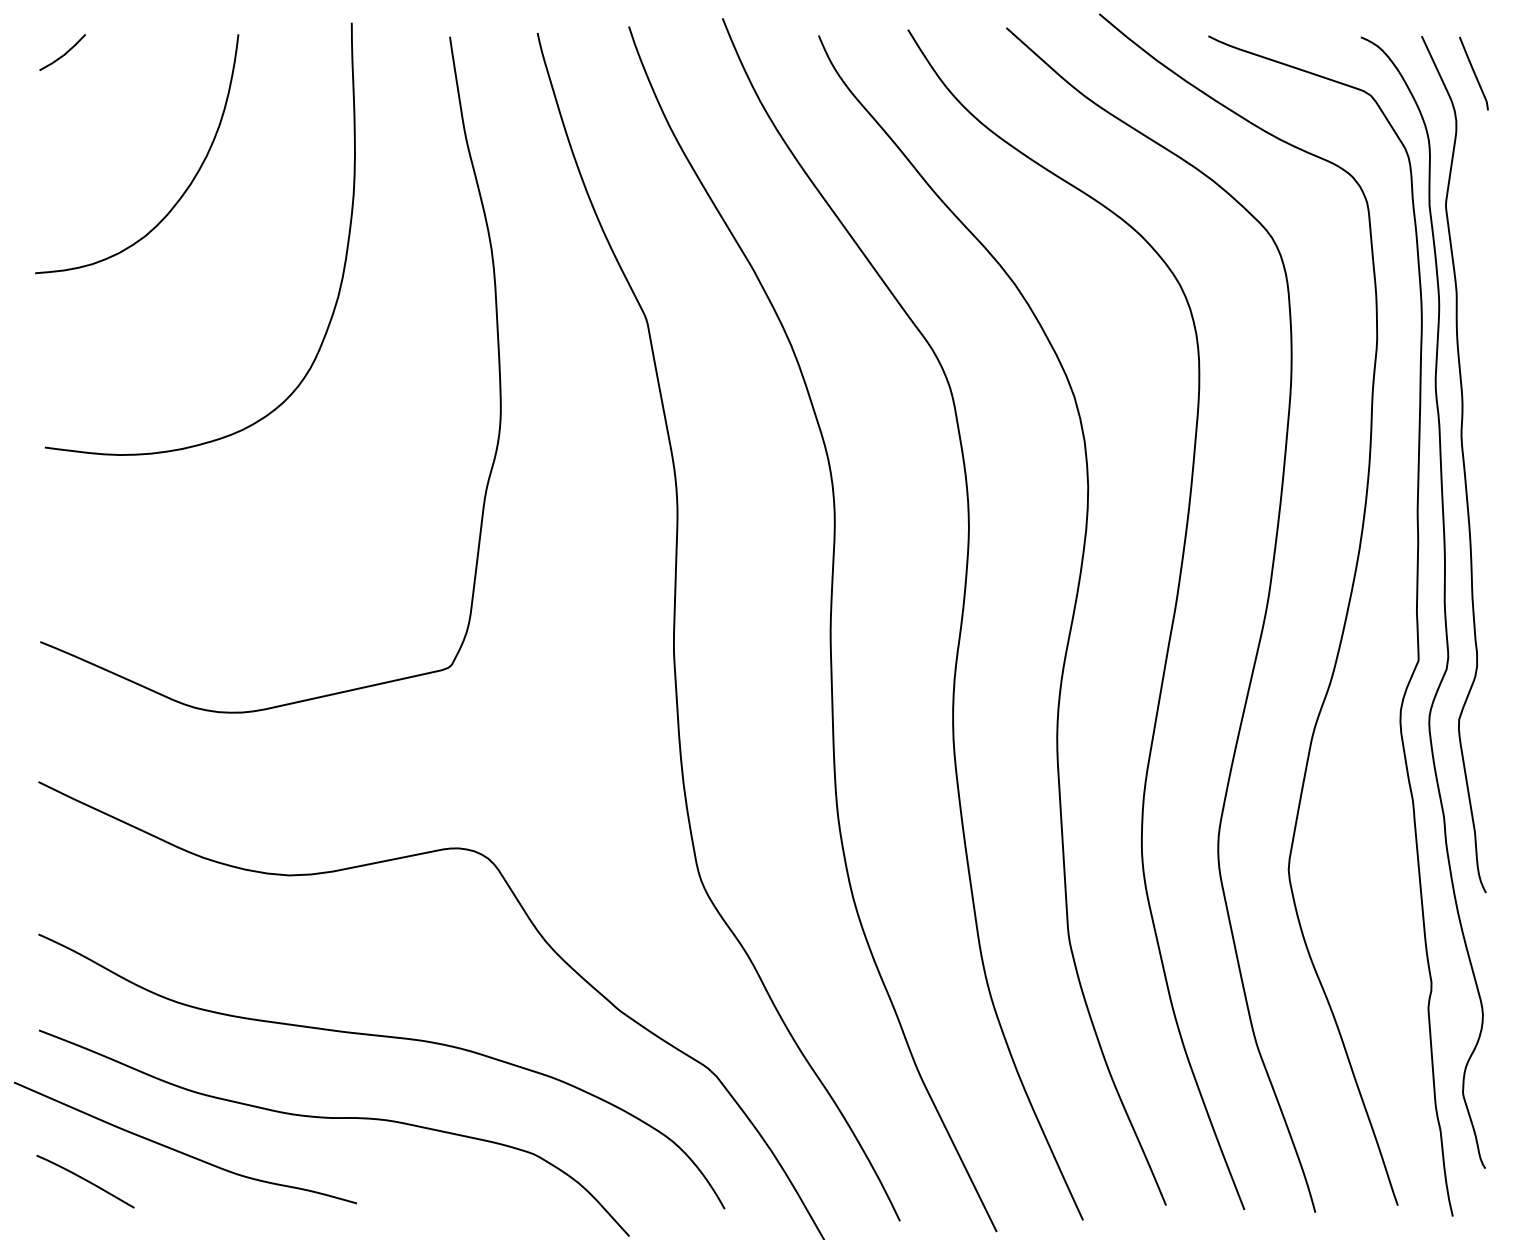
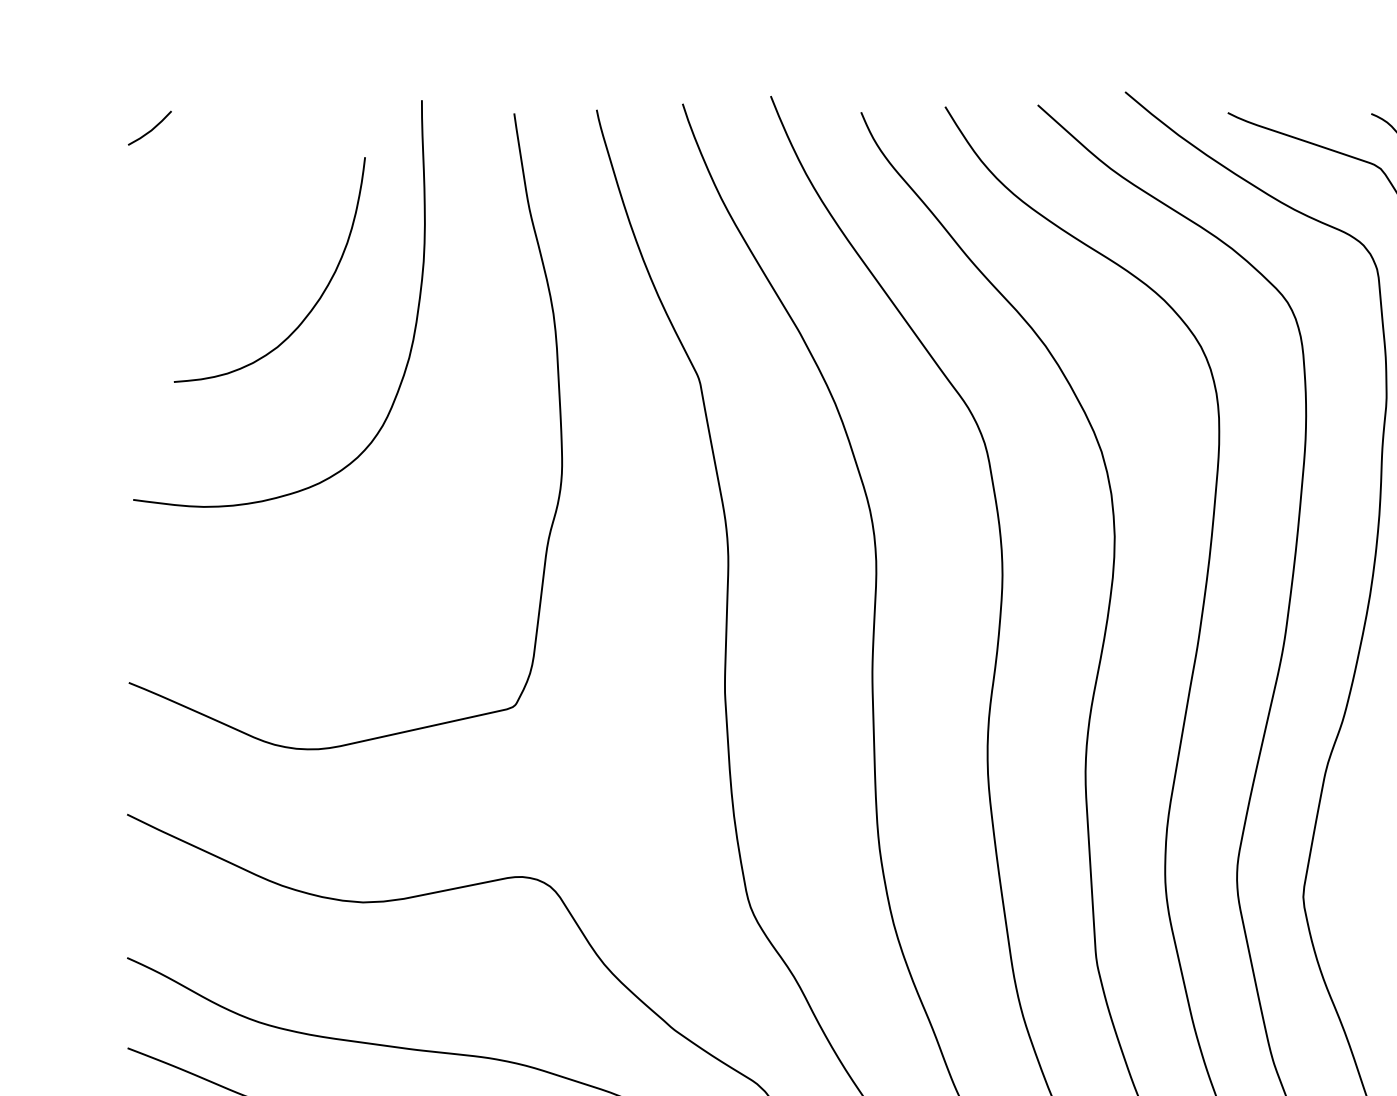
curve: (187, 186) -> (317, 300), moved

